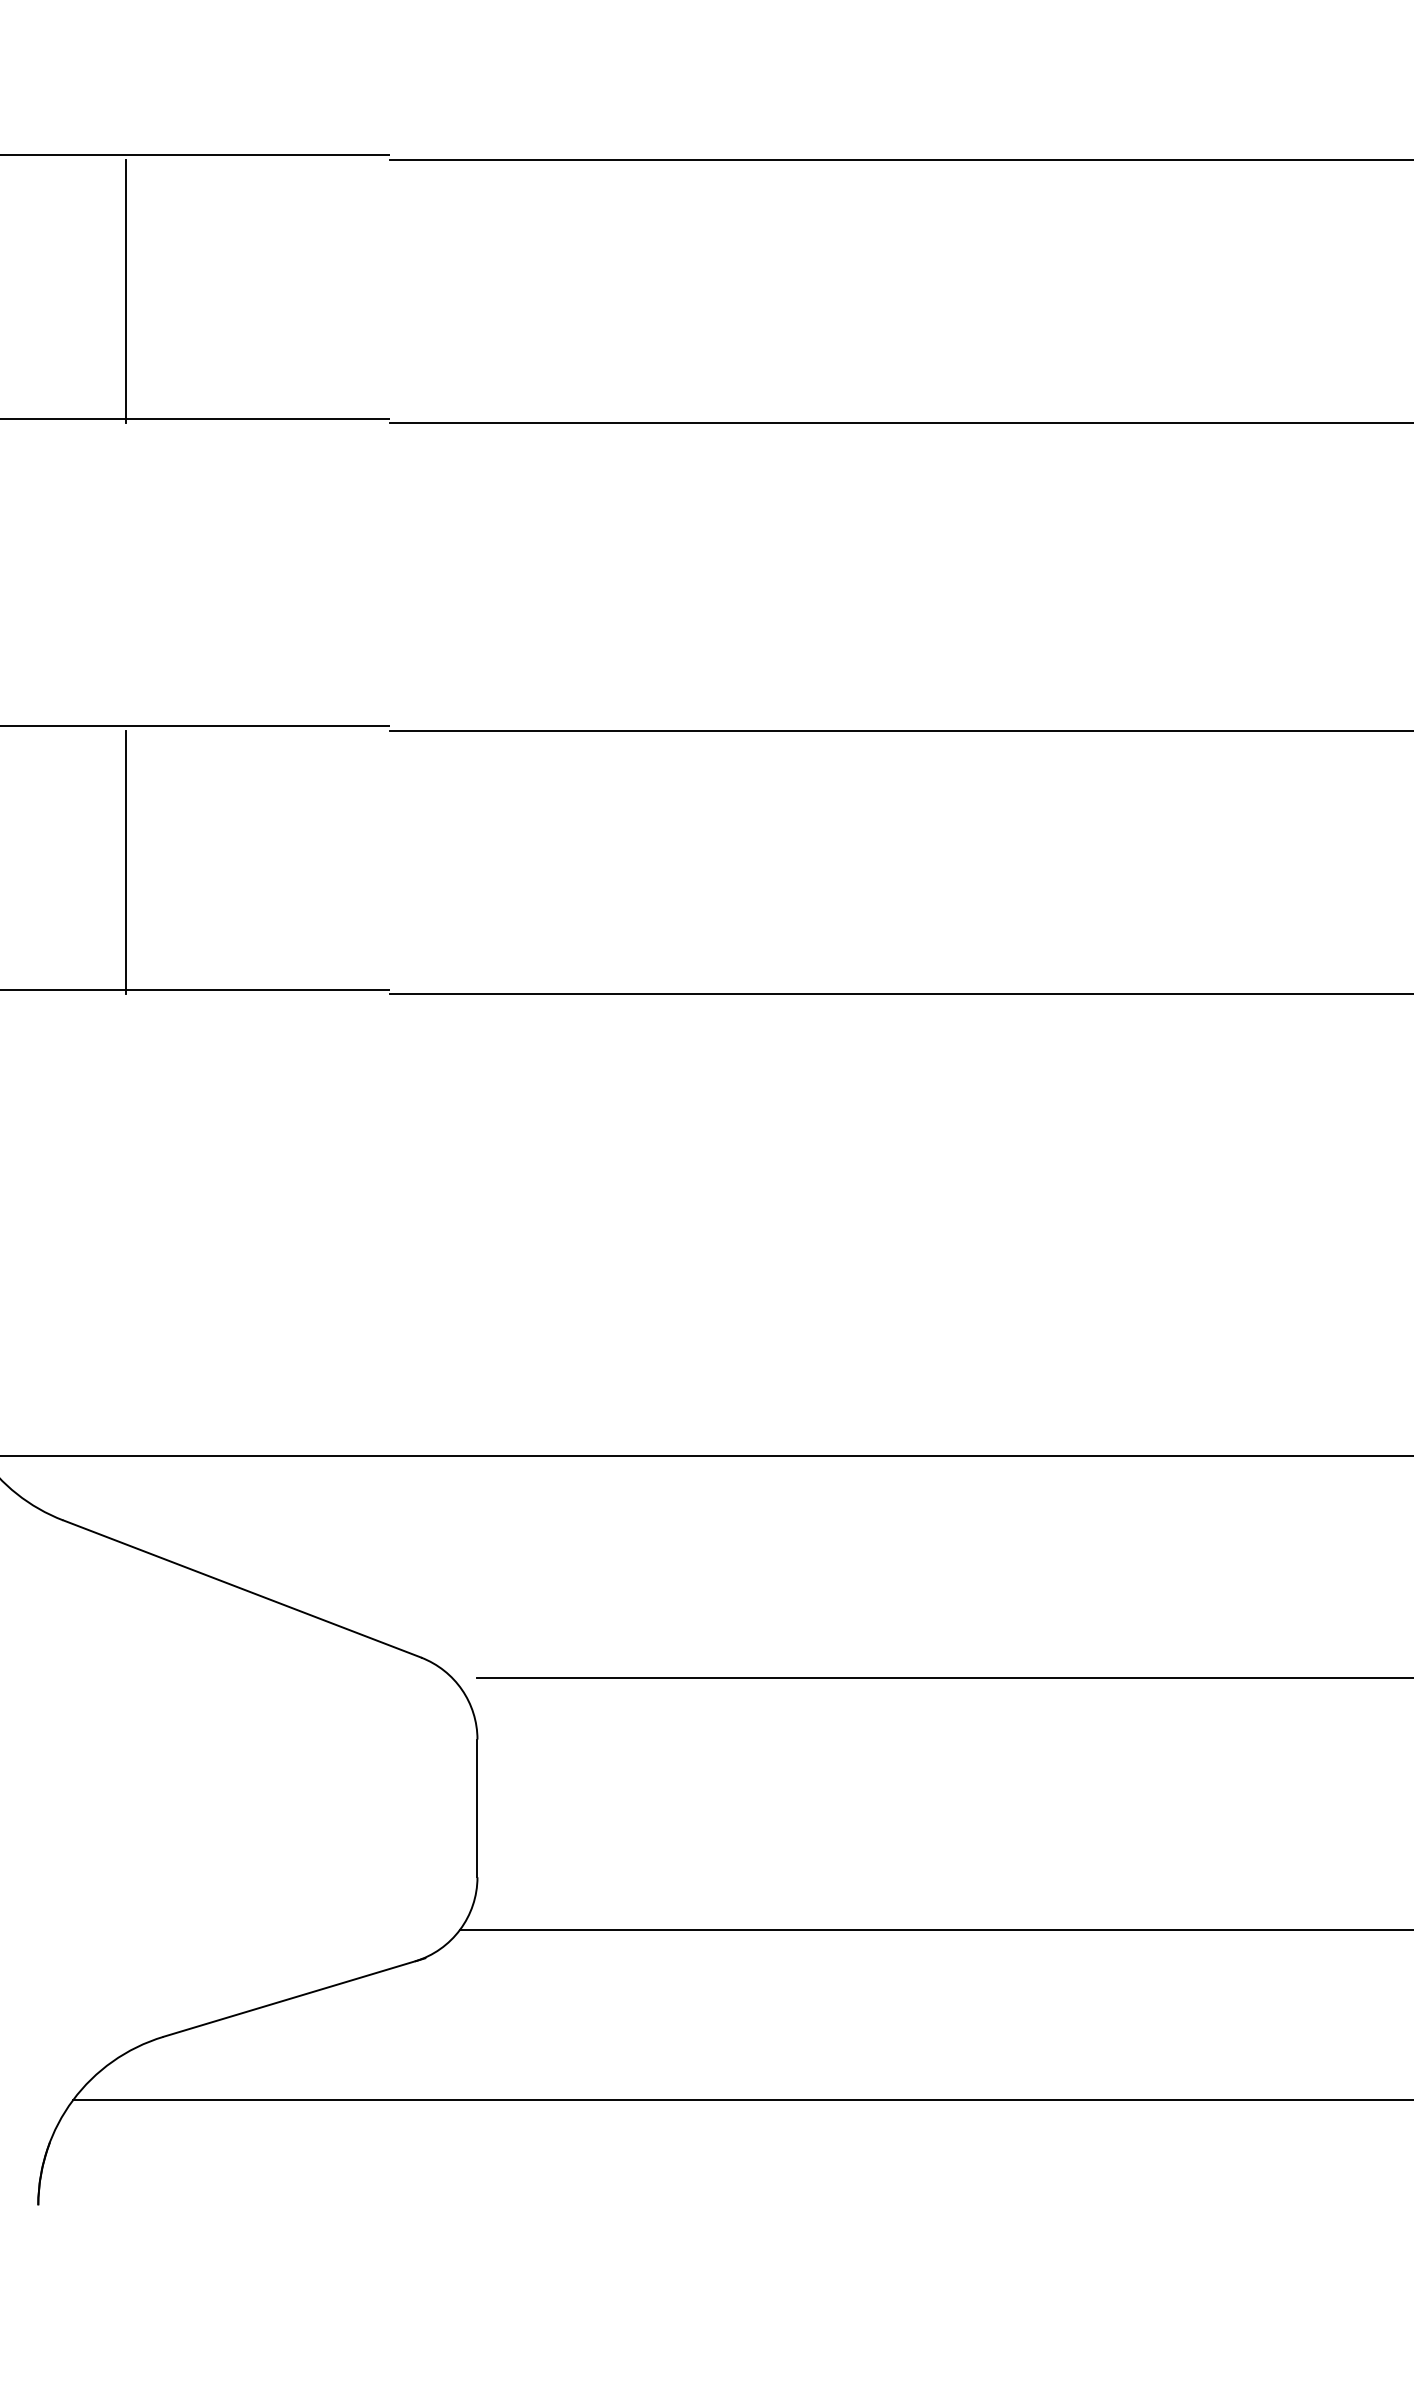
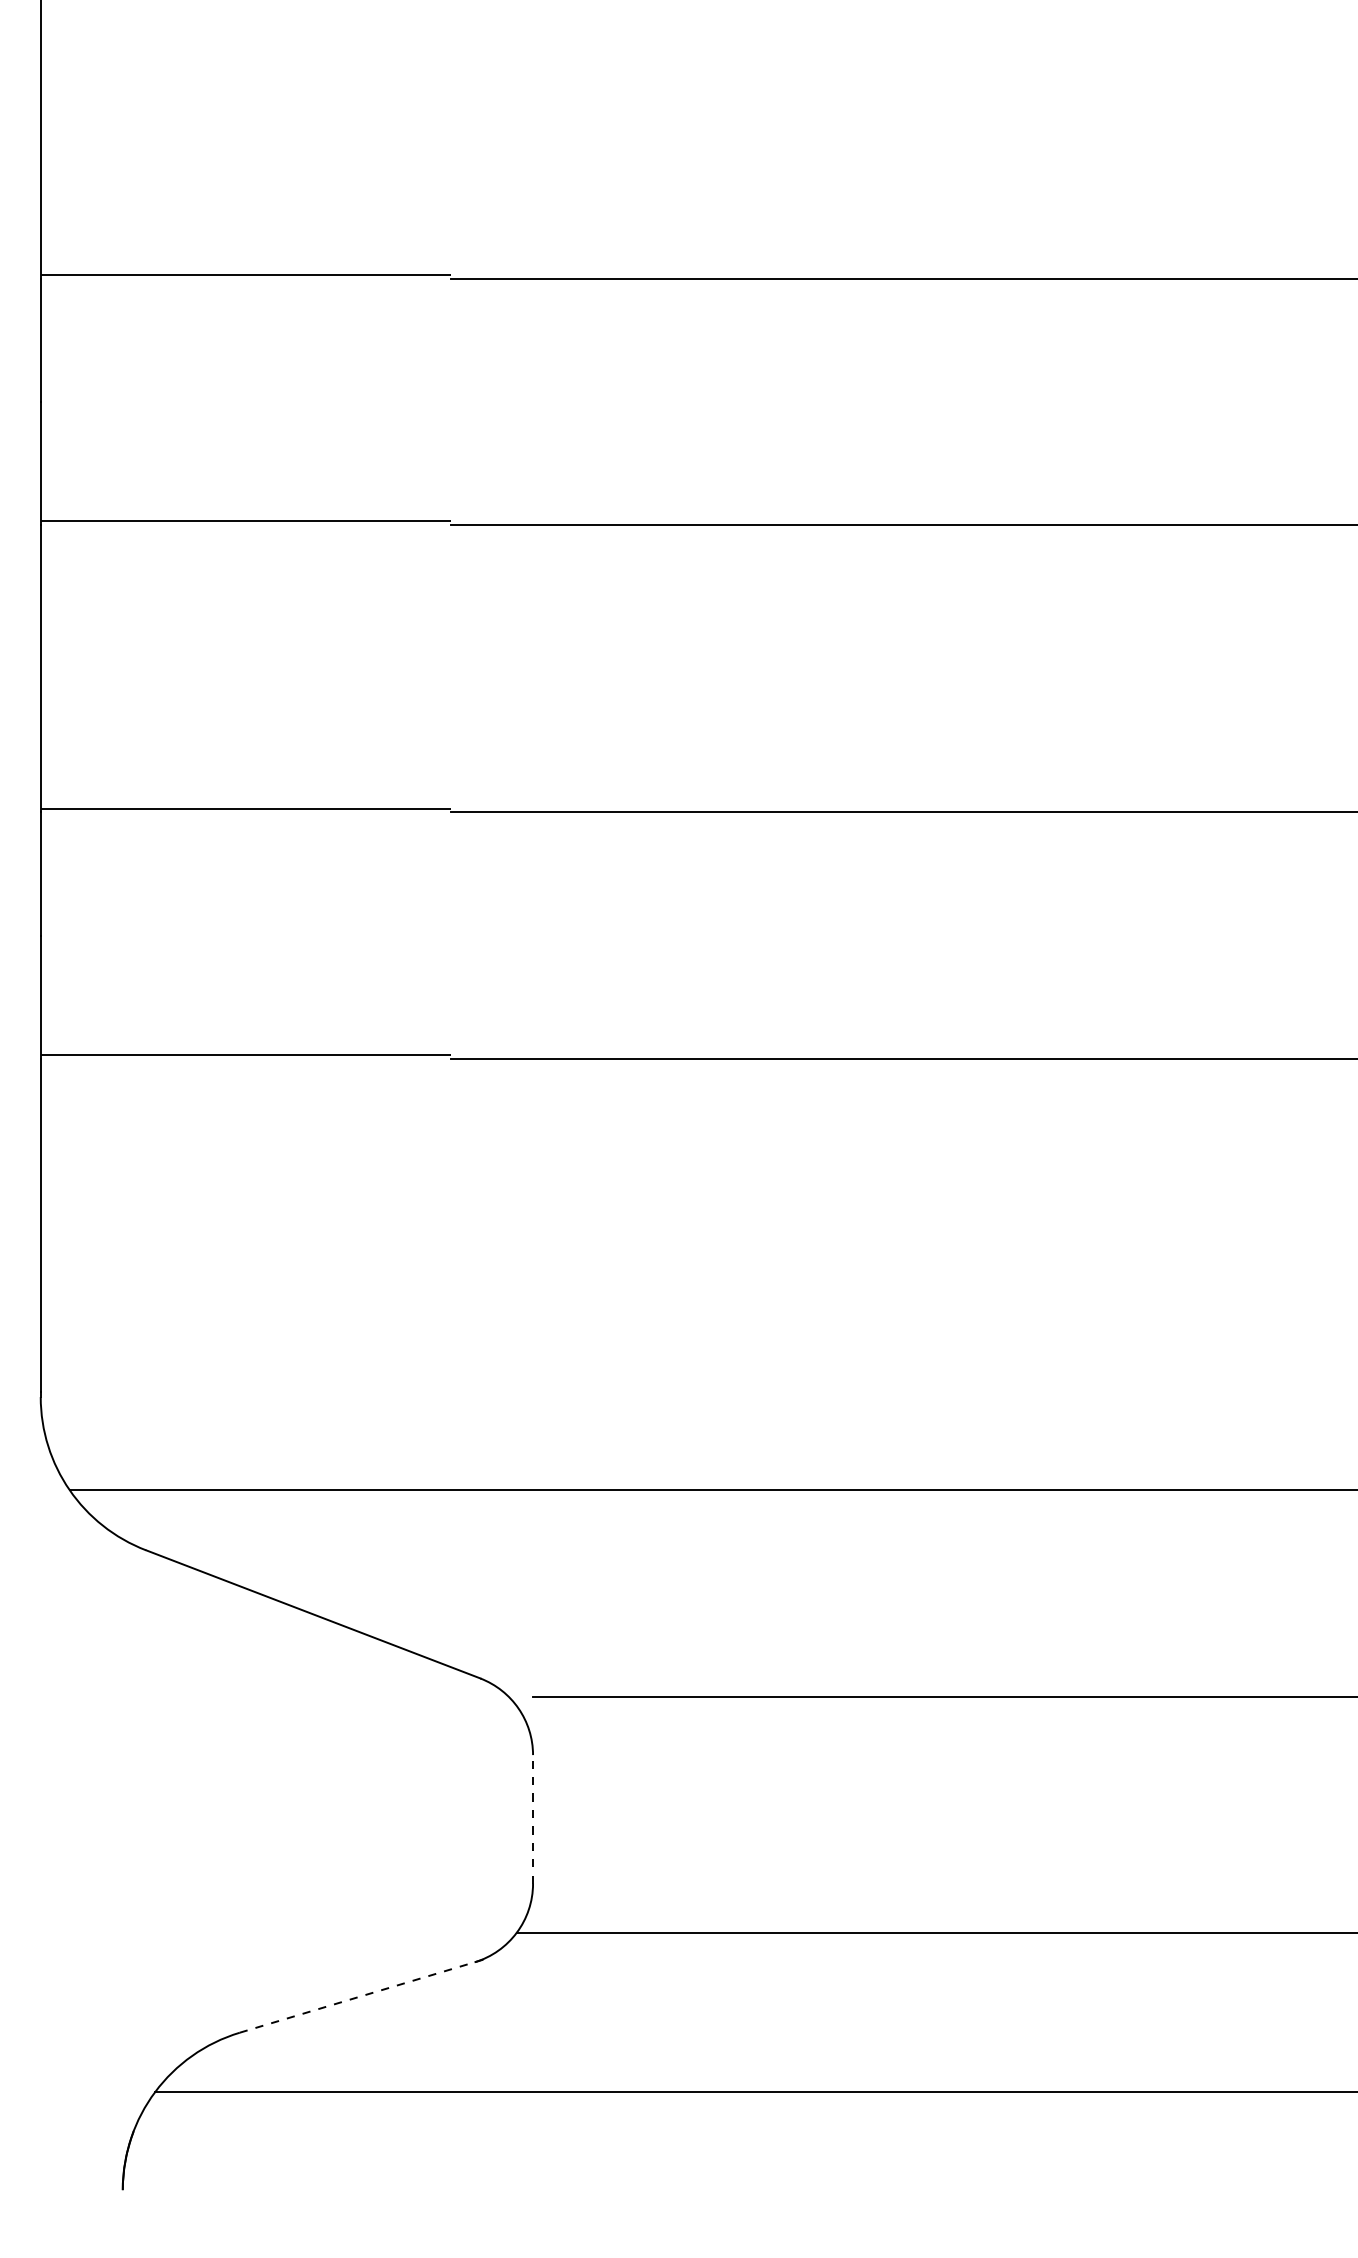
line: (125, 291) -> (204, 402), removed
line: (125, 862) -> (204, 935), removed
line: (477, 1807) -> (533, 1818), solid -> dashed
line: (294, 1998) -> (362, 1996), solid -> dashed

